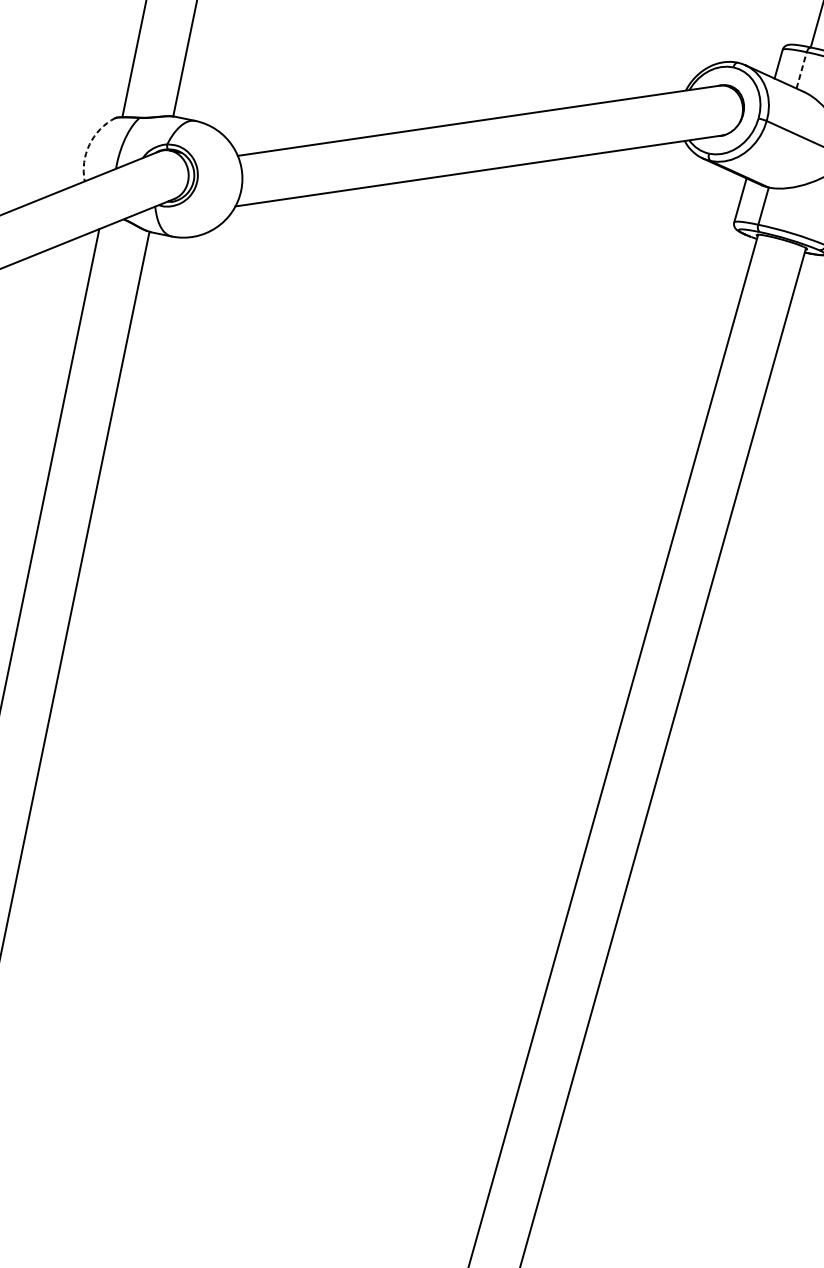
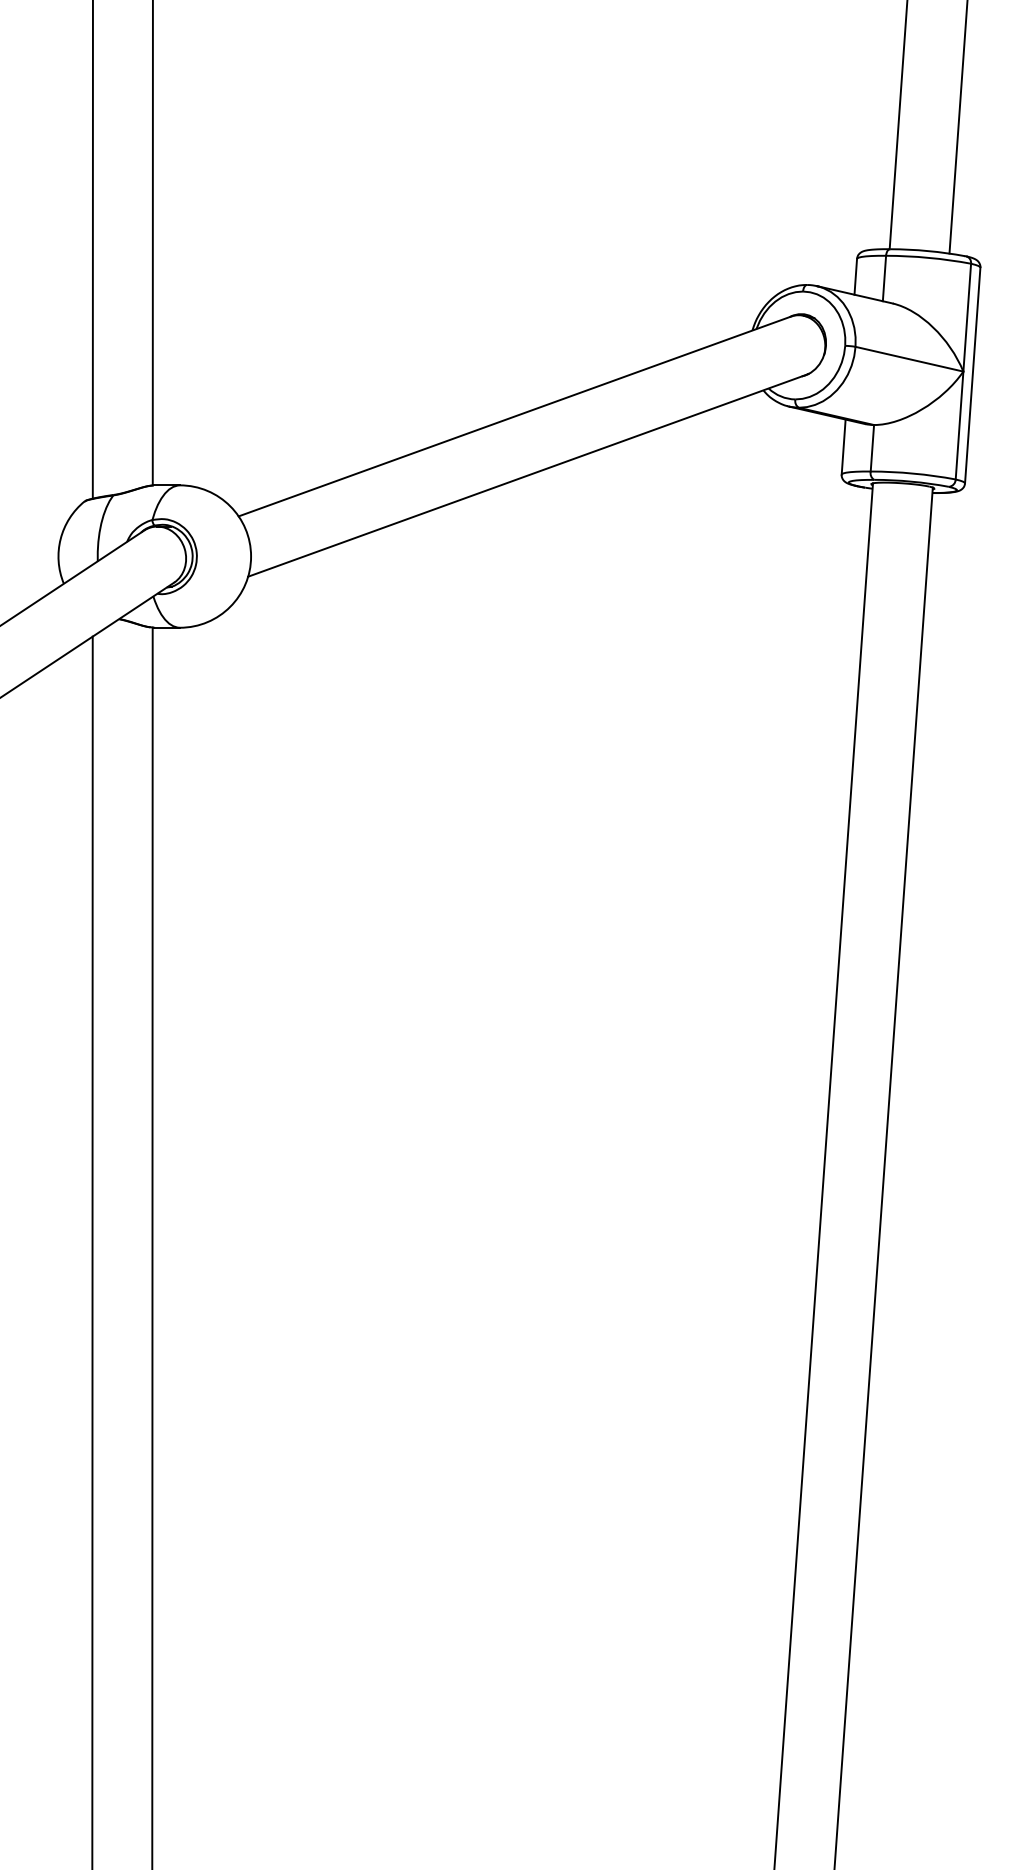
line: (801, 70) -> (884, 278), dashed -> solid
arc: (89, 144) -> (60, 539), dashed -> solid

